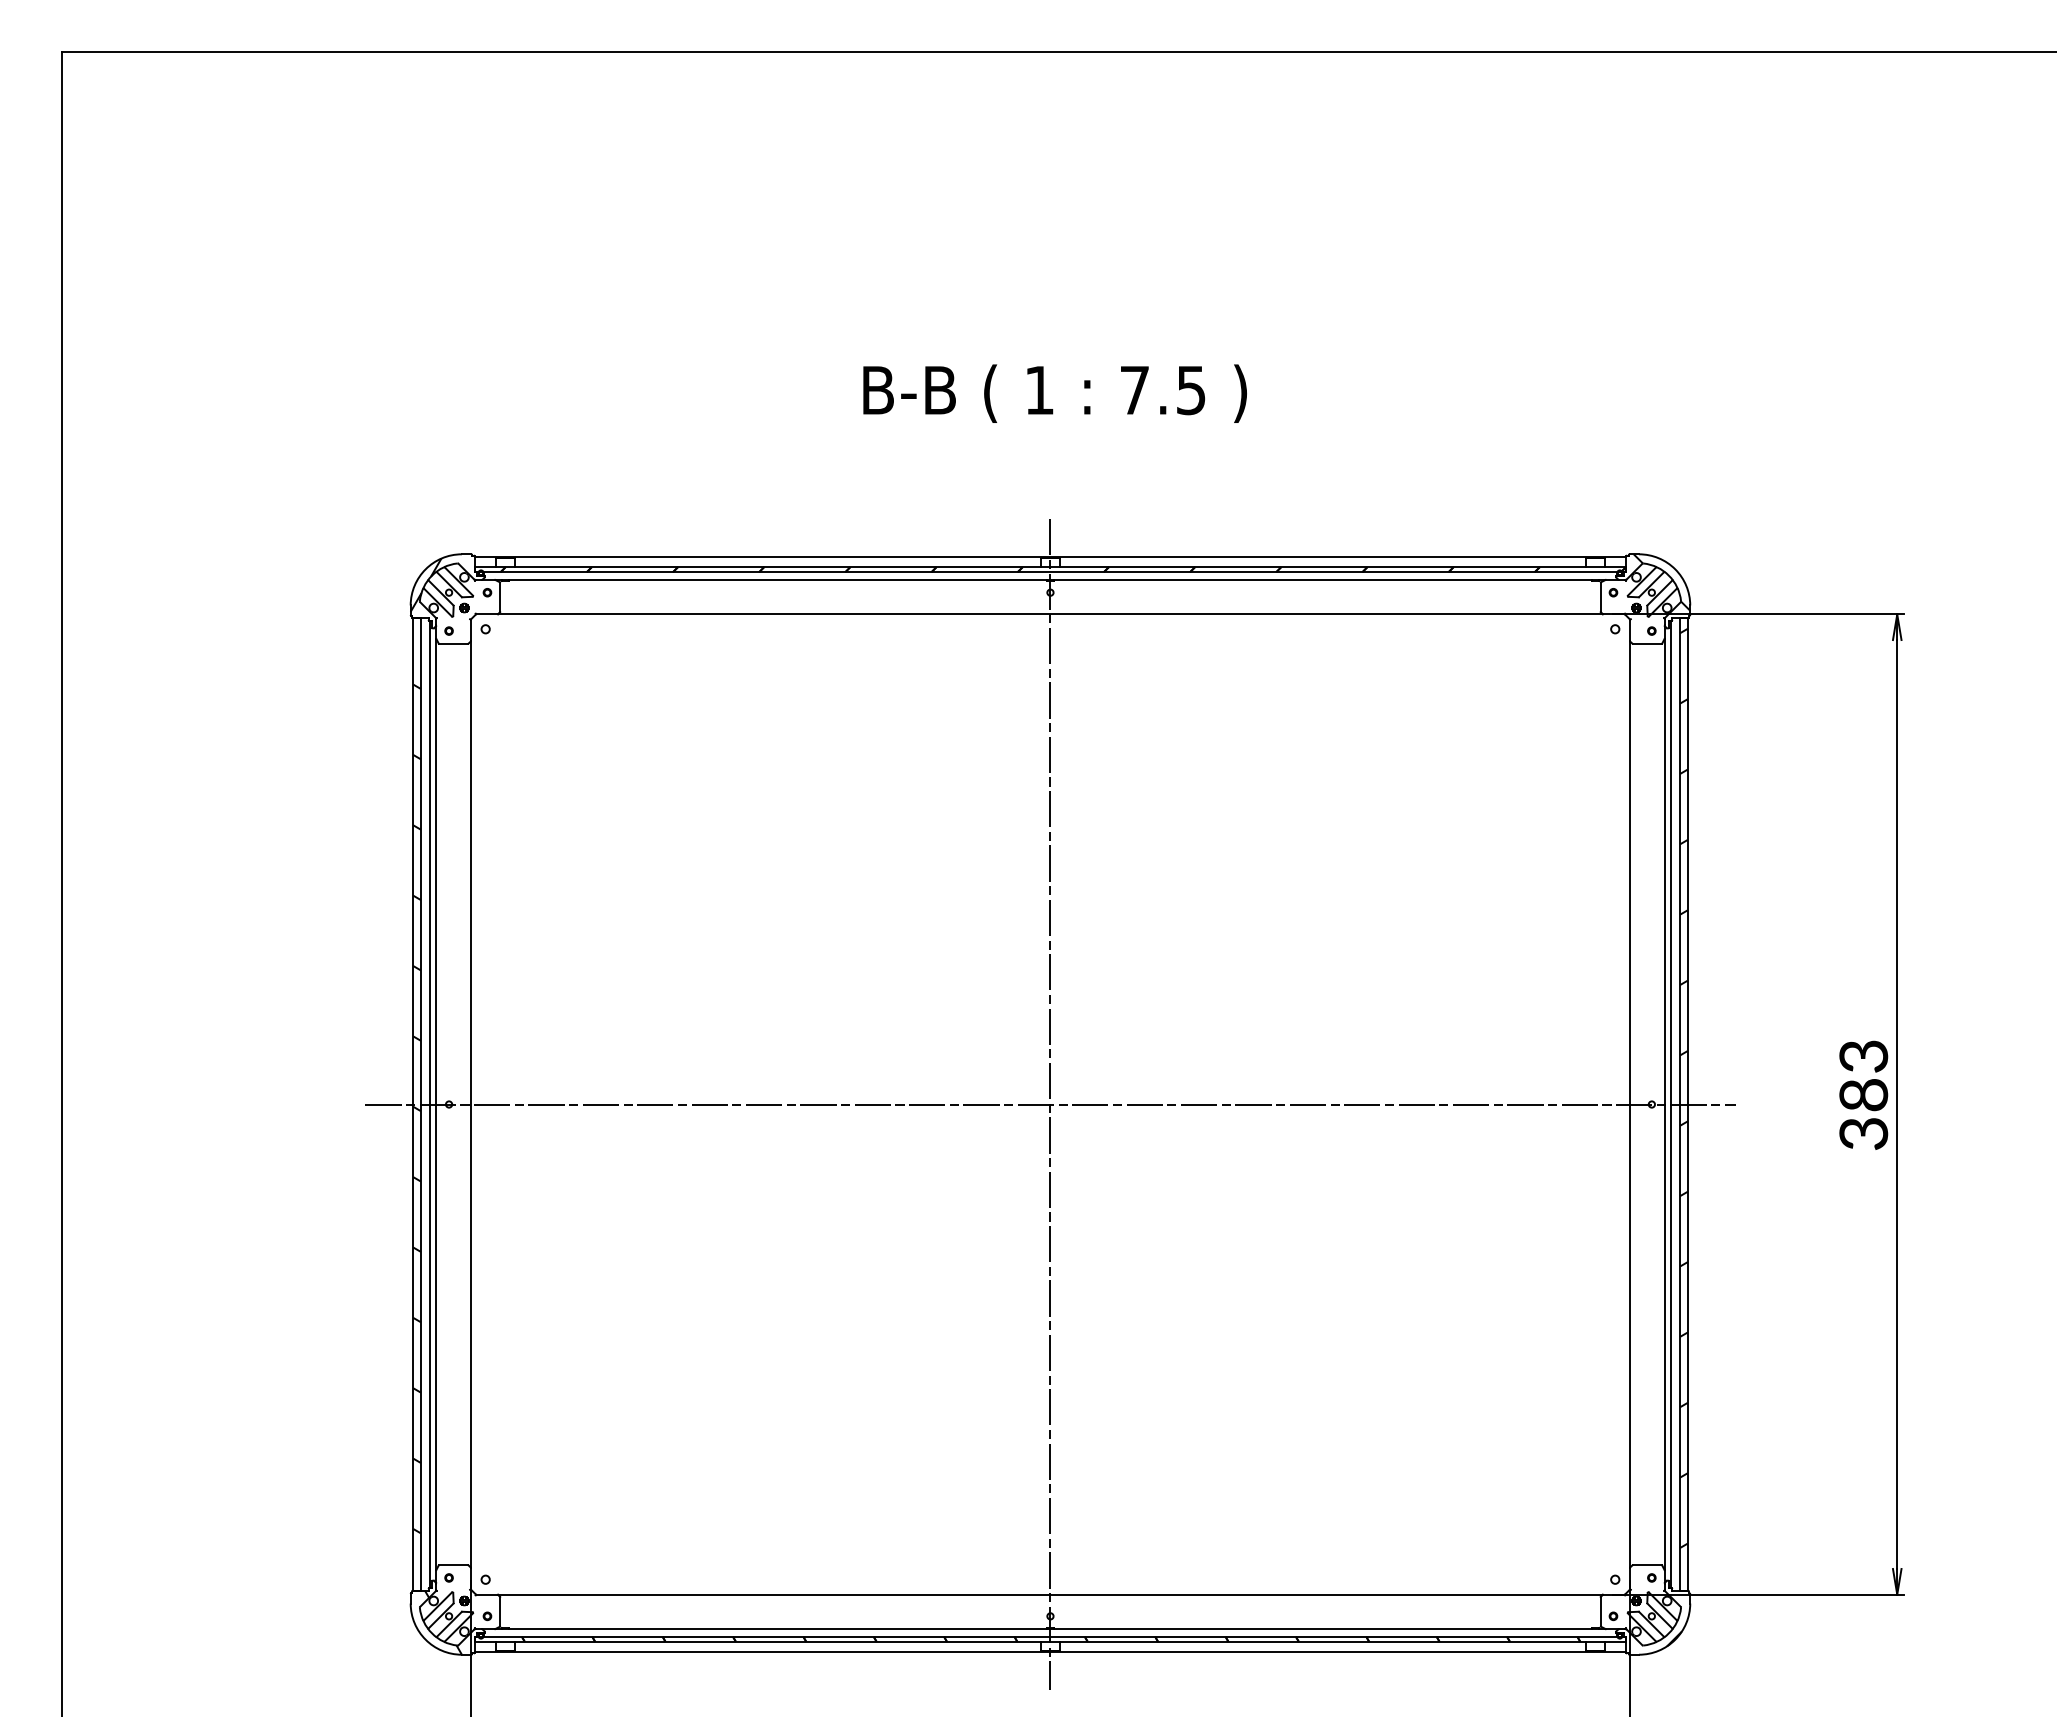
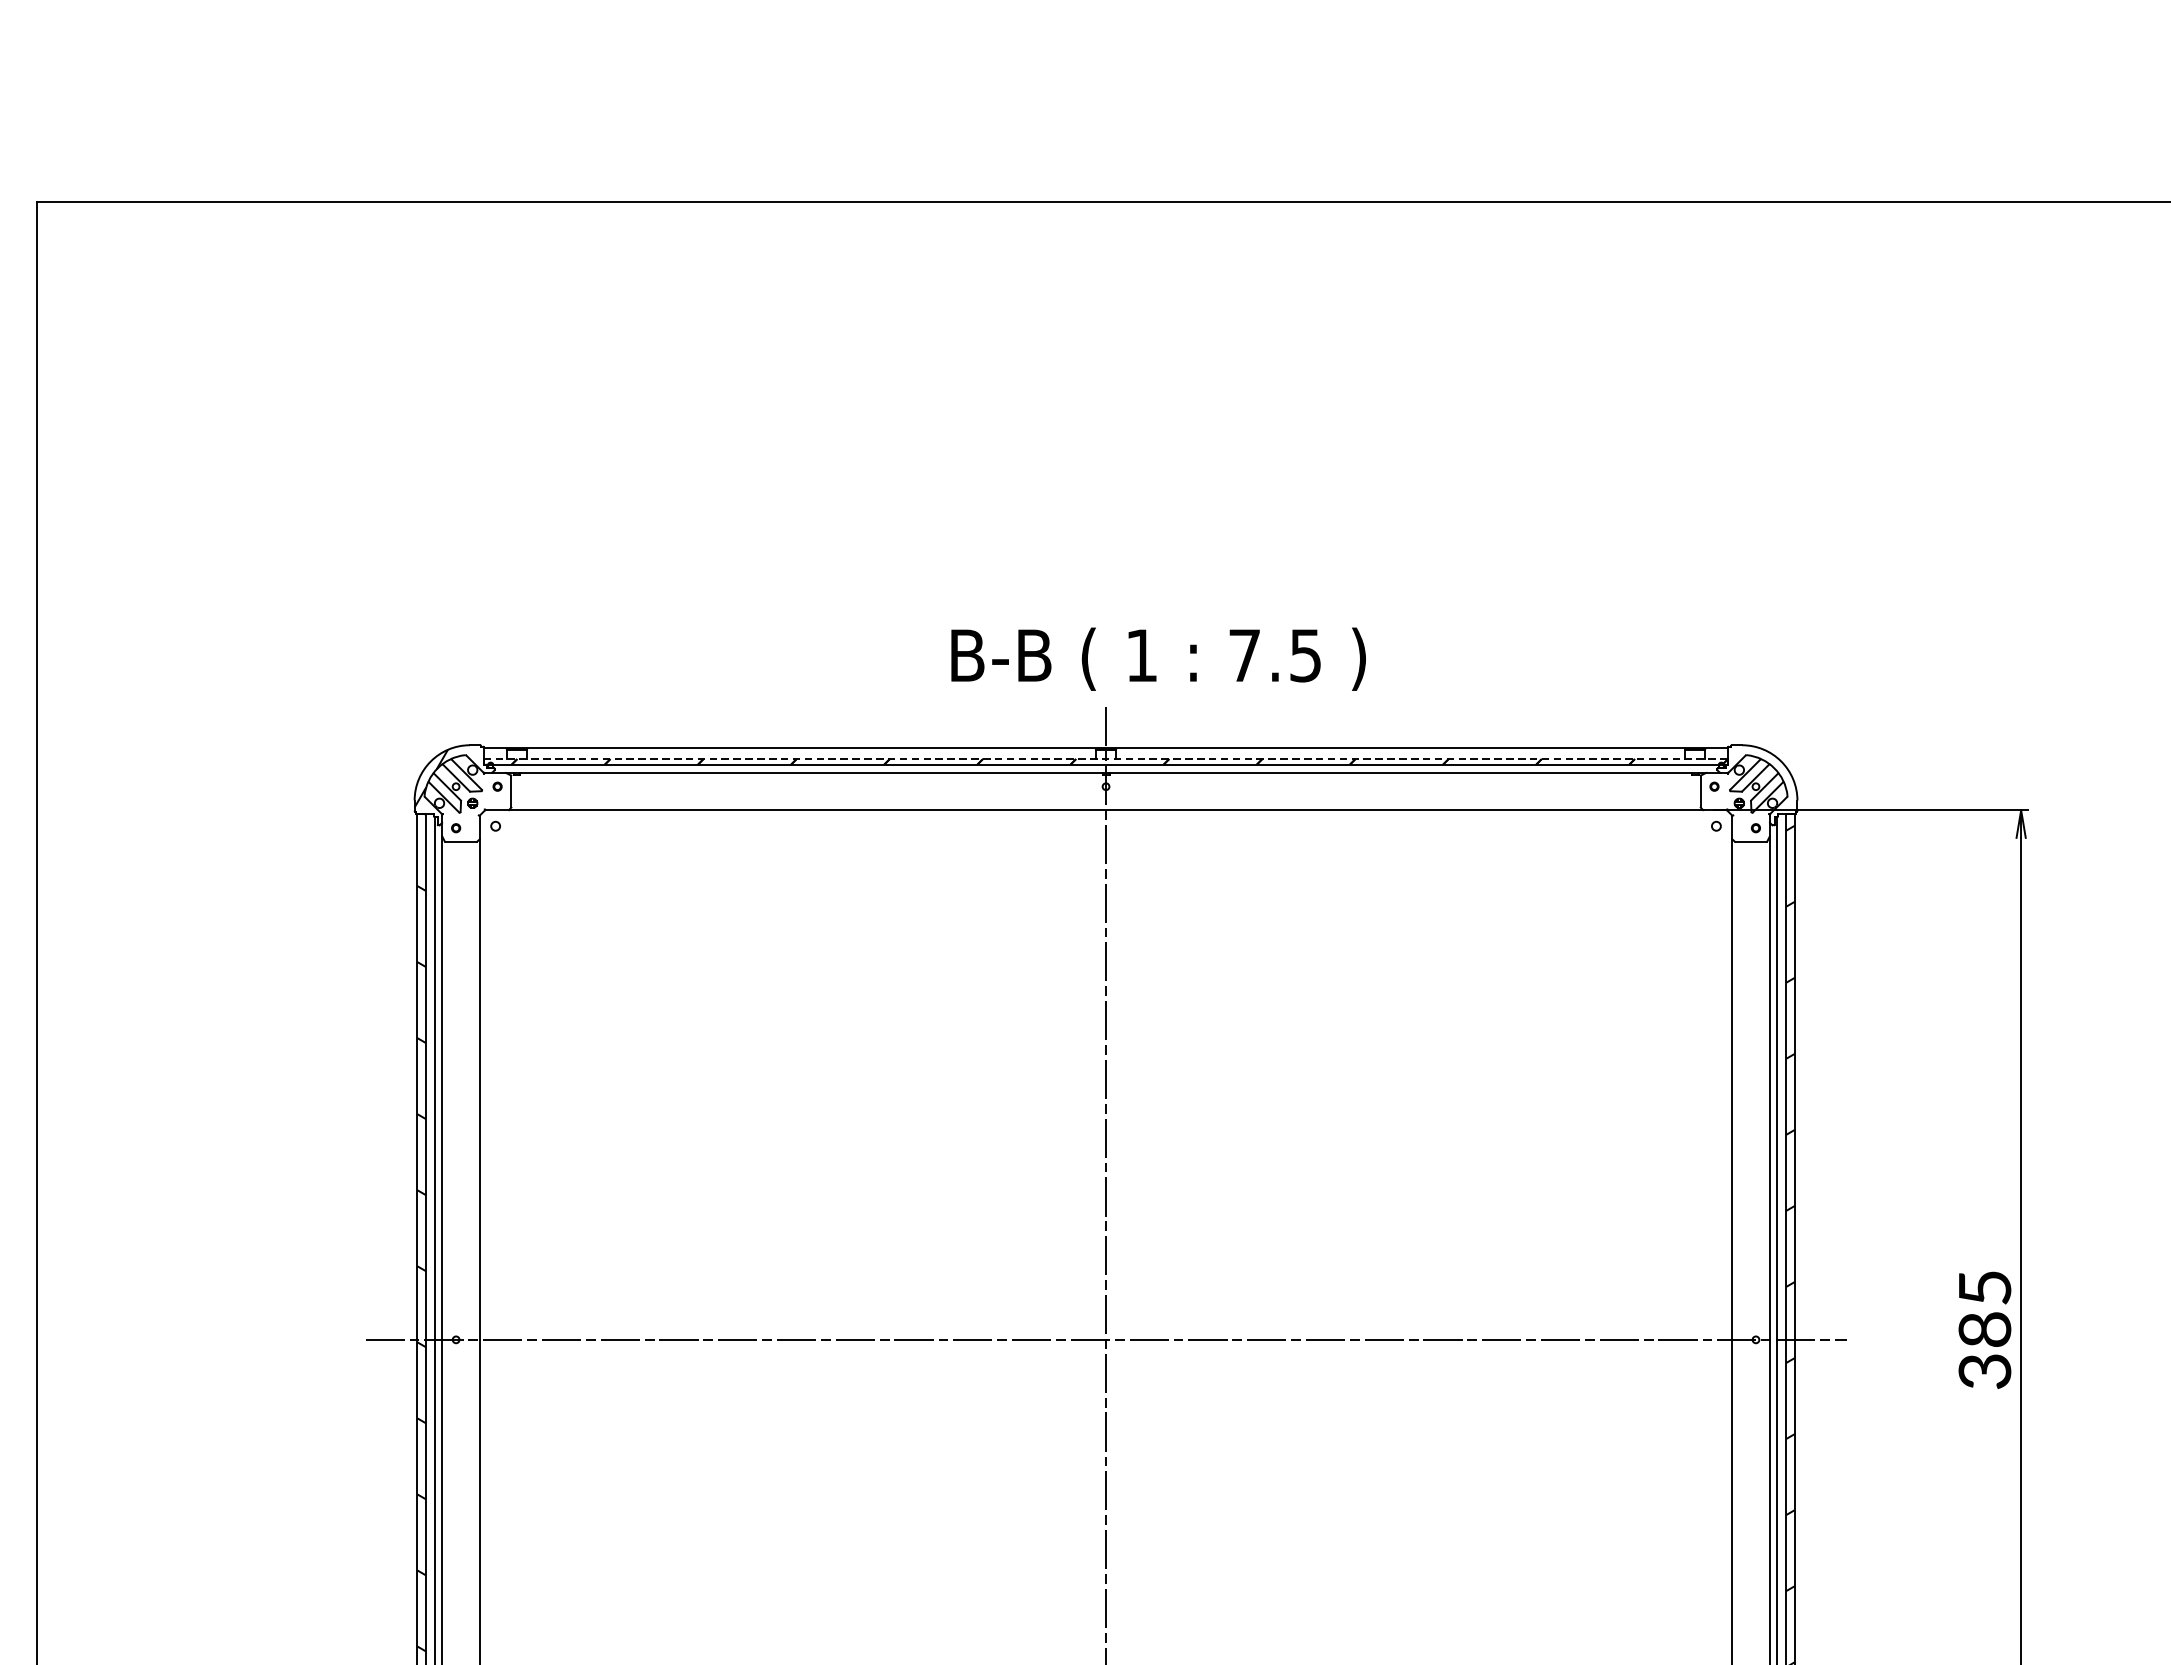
text: (1054, 393) -> (1157, 658), moved
line: (1049, 567) -> (1104, 759), solid -> dashed
hatch: (1661, 582) -> (1766, 775), removed
text: (1863, 1056) -> (1984, 1287), 383 -> 385

